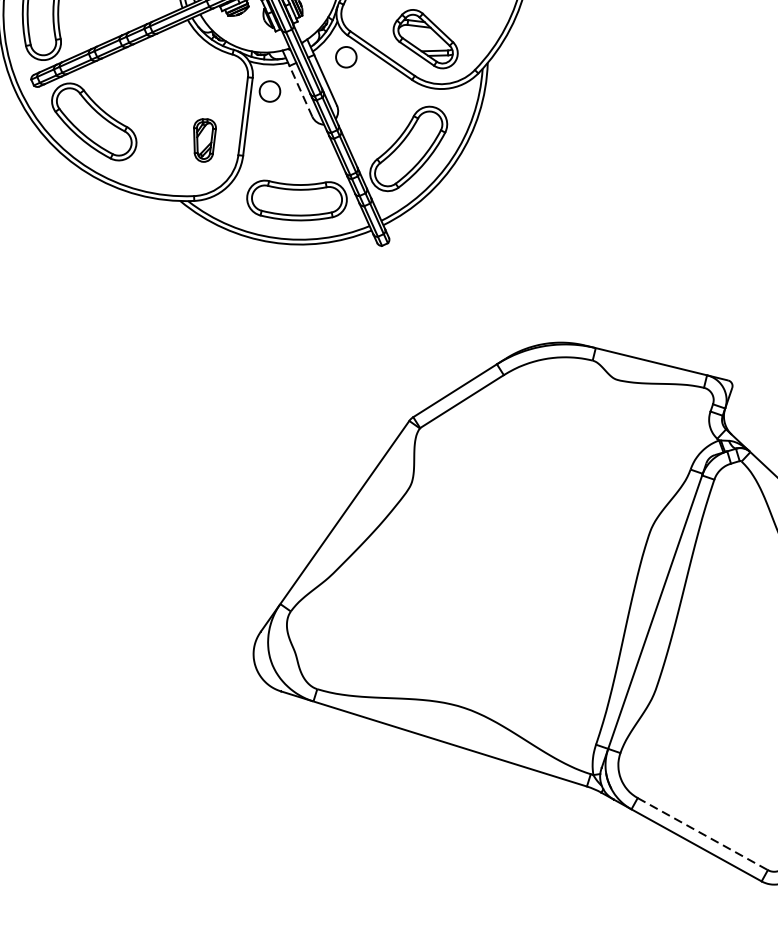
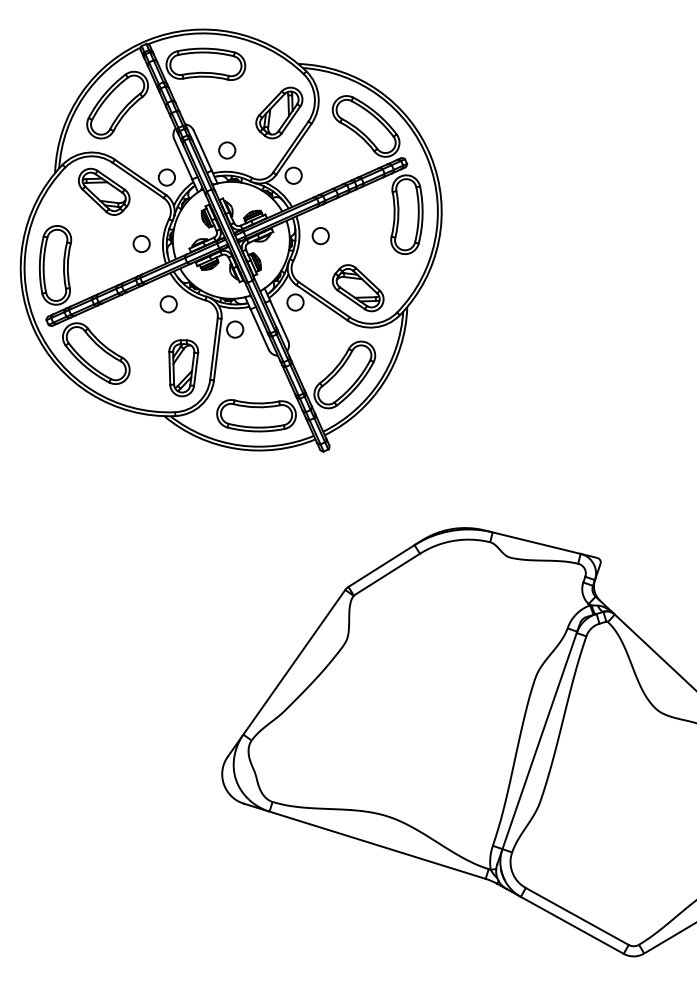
circle: (185, 59) -> (168, 304), added
line: (300, 91) -> (259, 329), dashed -> solid
part: (204, 140) -> (183, 368), size x1.67
line: (703, 834) -> (577, 916), dashed -> solid

